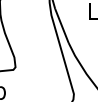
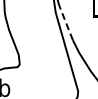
line: (61, 25) -> (65, 22), solid -> dashed

